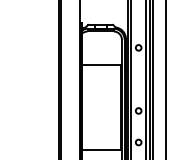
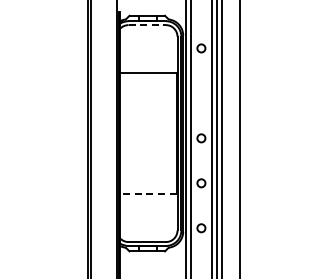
line: (100, 31) -> (147, 25), solid -> dashed
line: (101, 150) -> (148, 194), solid -> dashed

